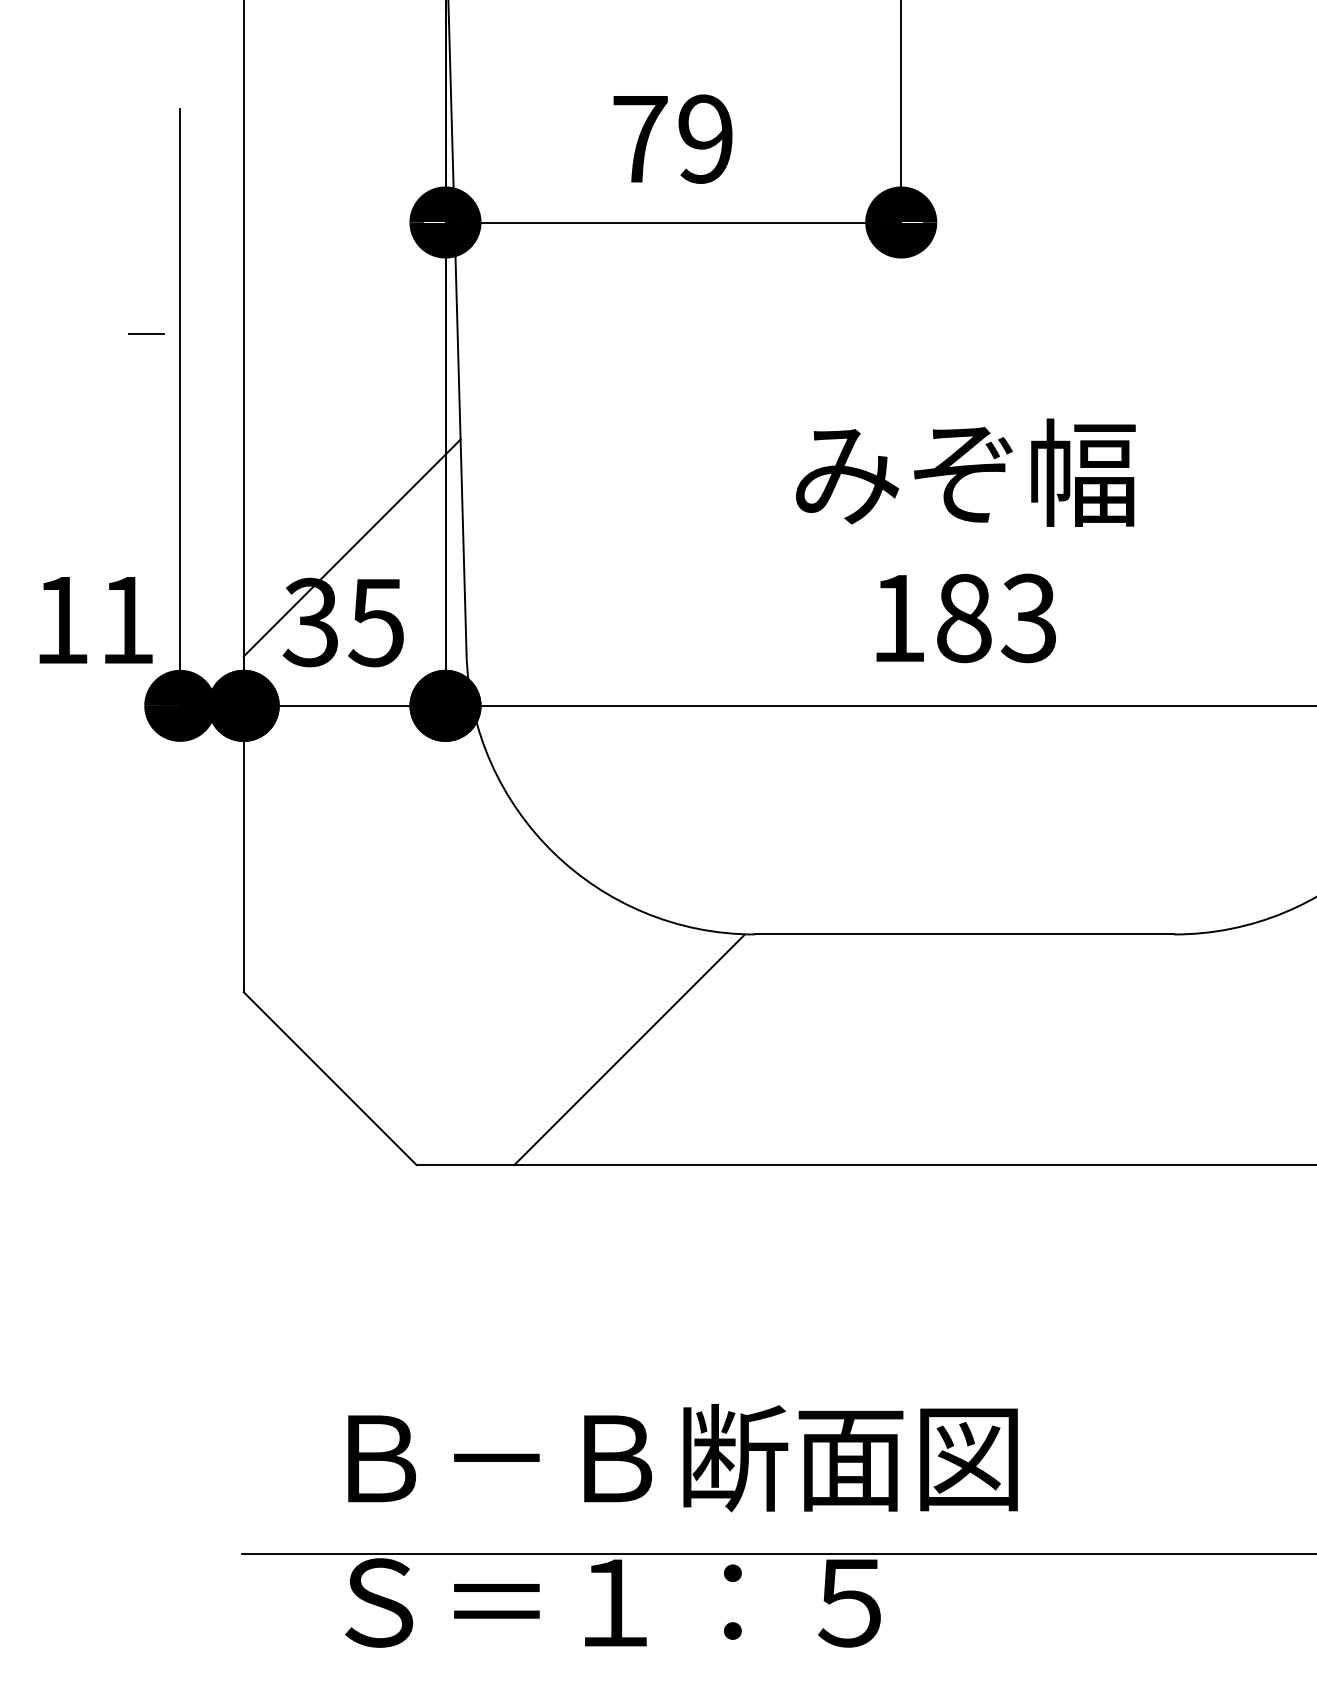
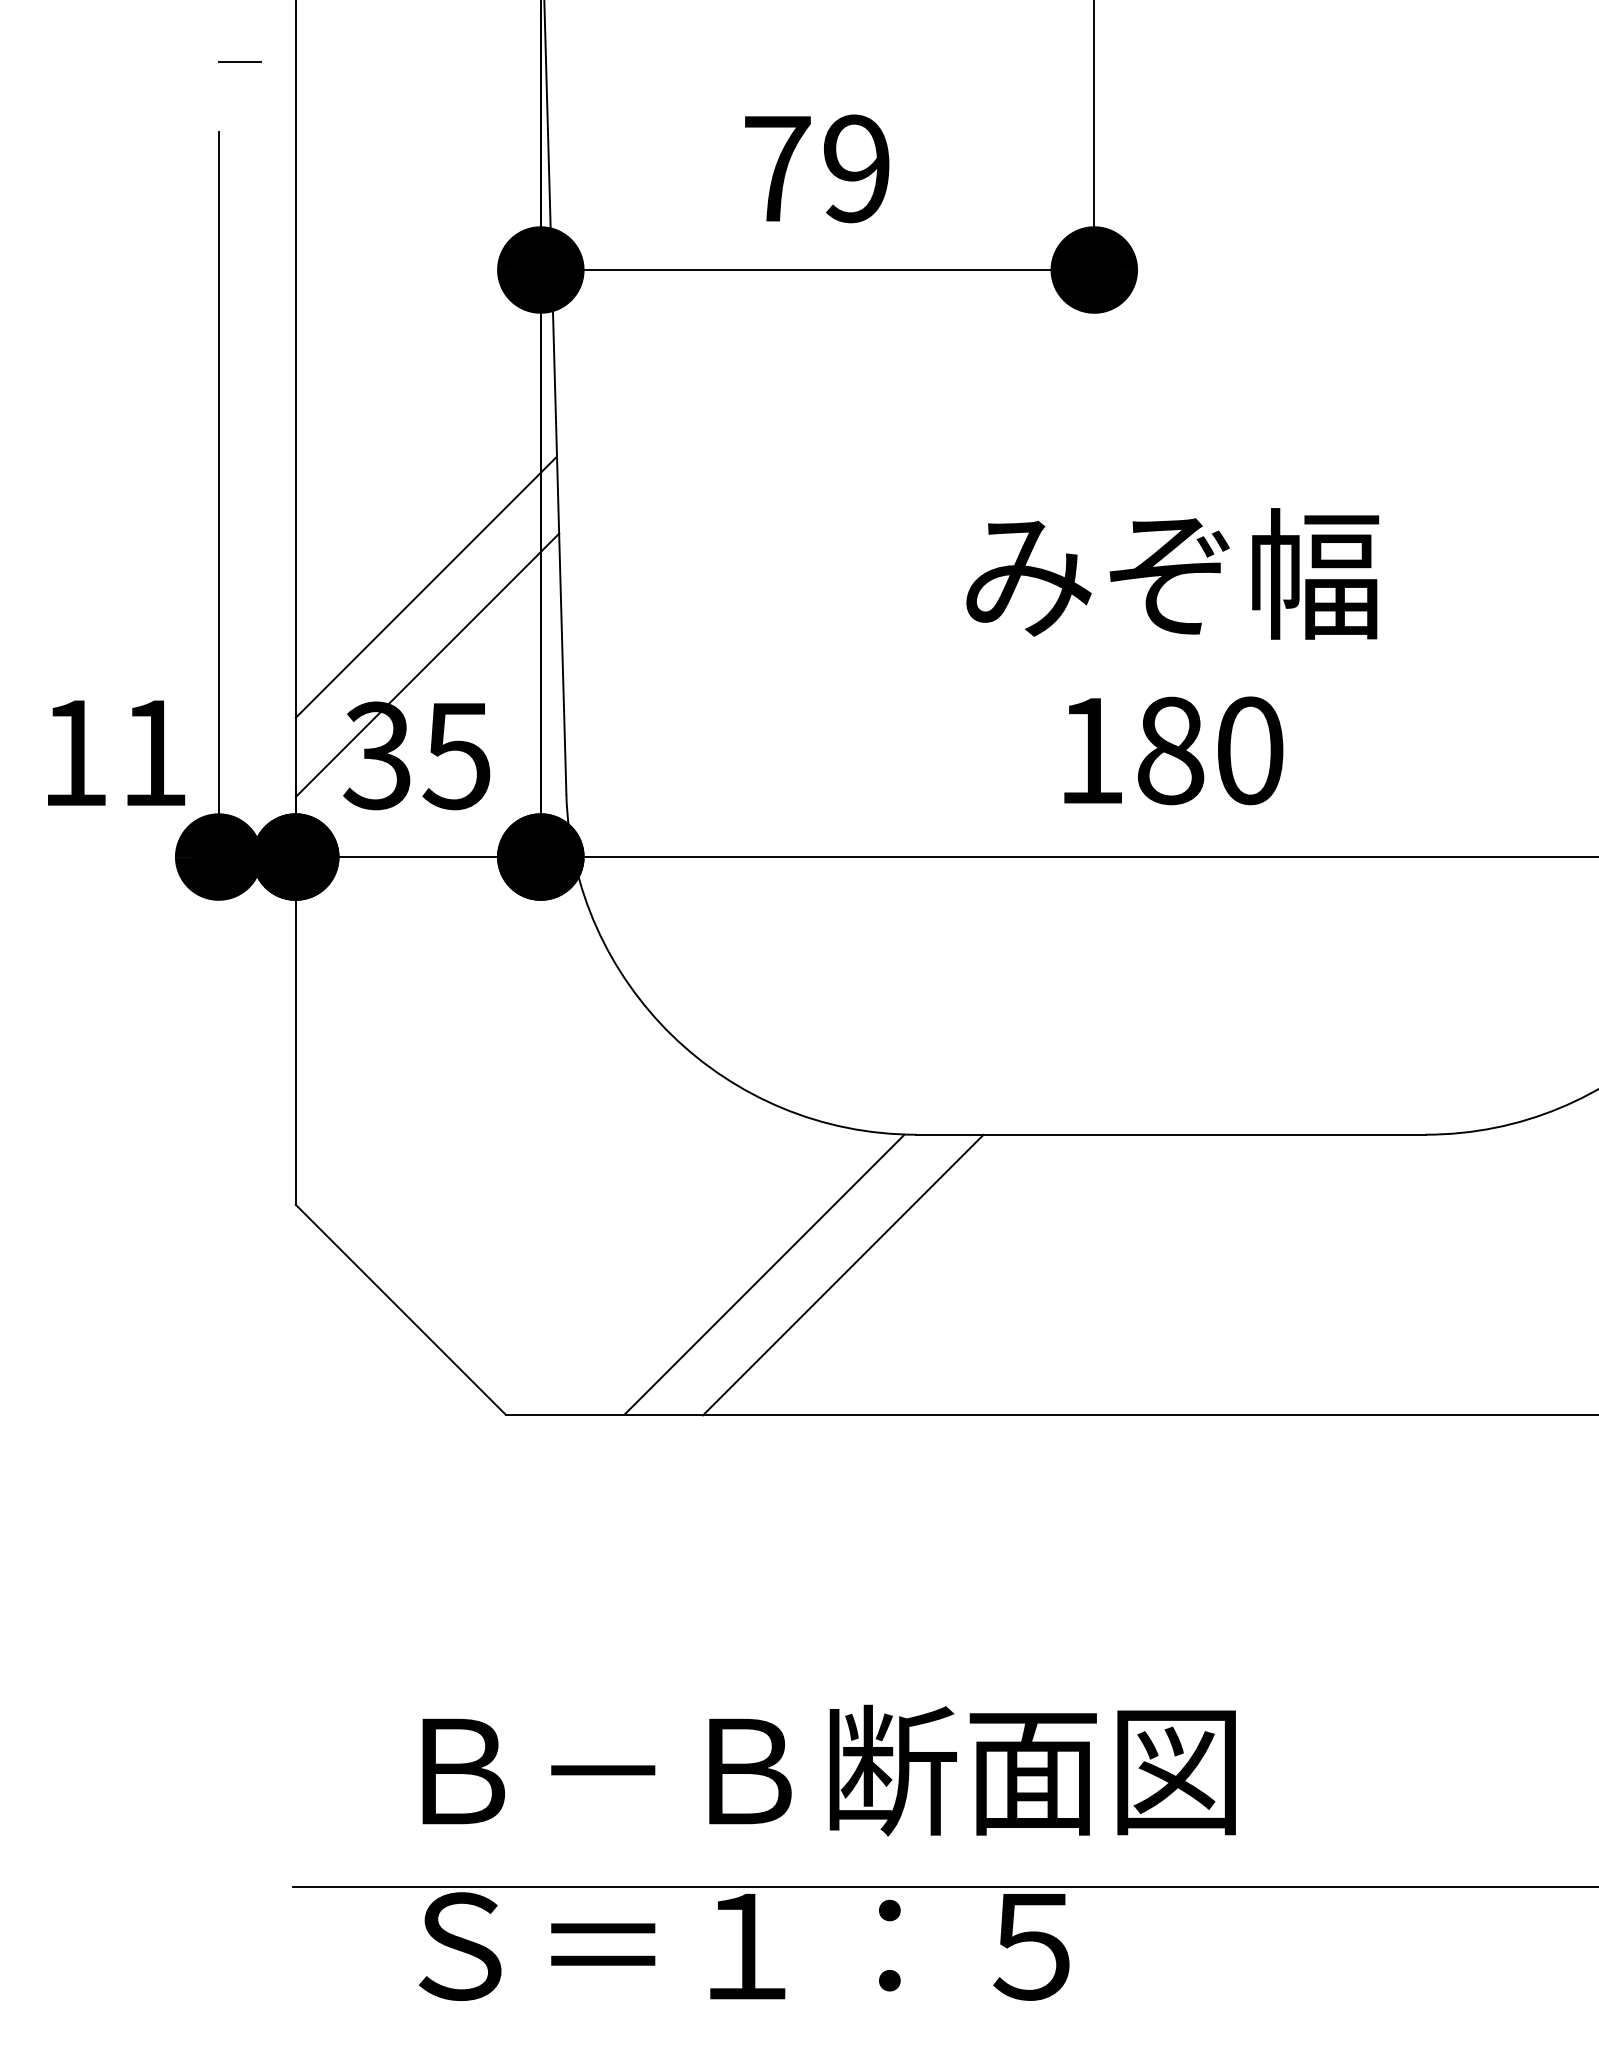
line: (146, 334) -> (239, 61), moved
line: (351, 483) -> (426, 586), added
text: (1029, 618) -> (1249, 750), 183 -> 180
line: (694, 1049) -> (843, 1274), added

